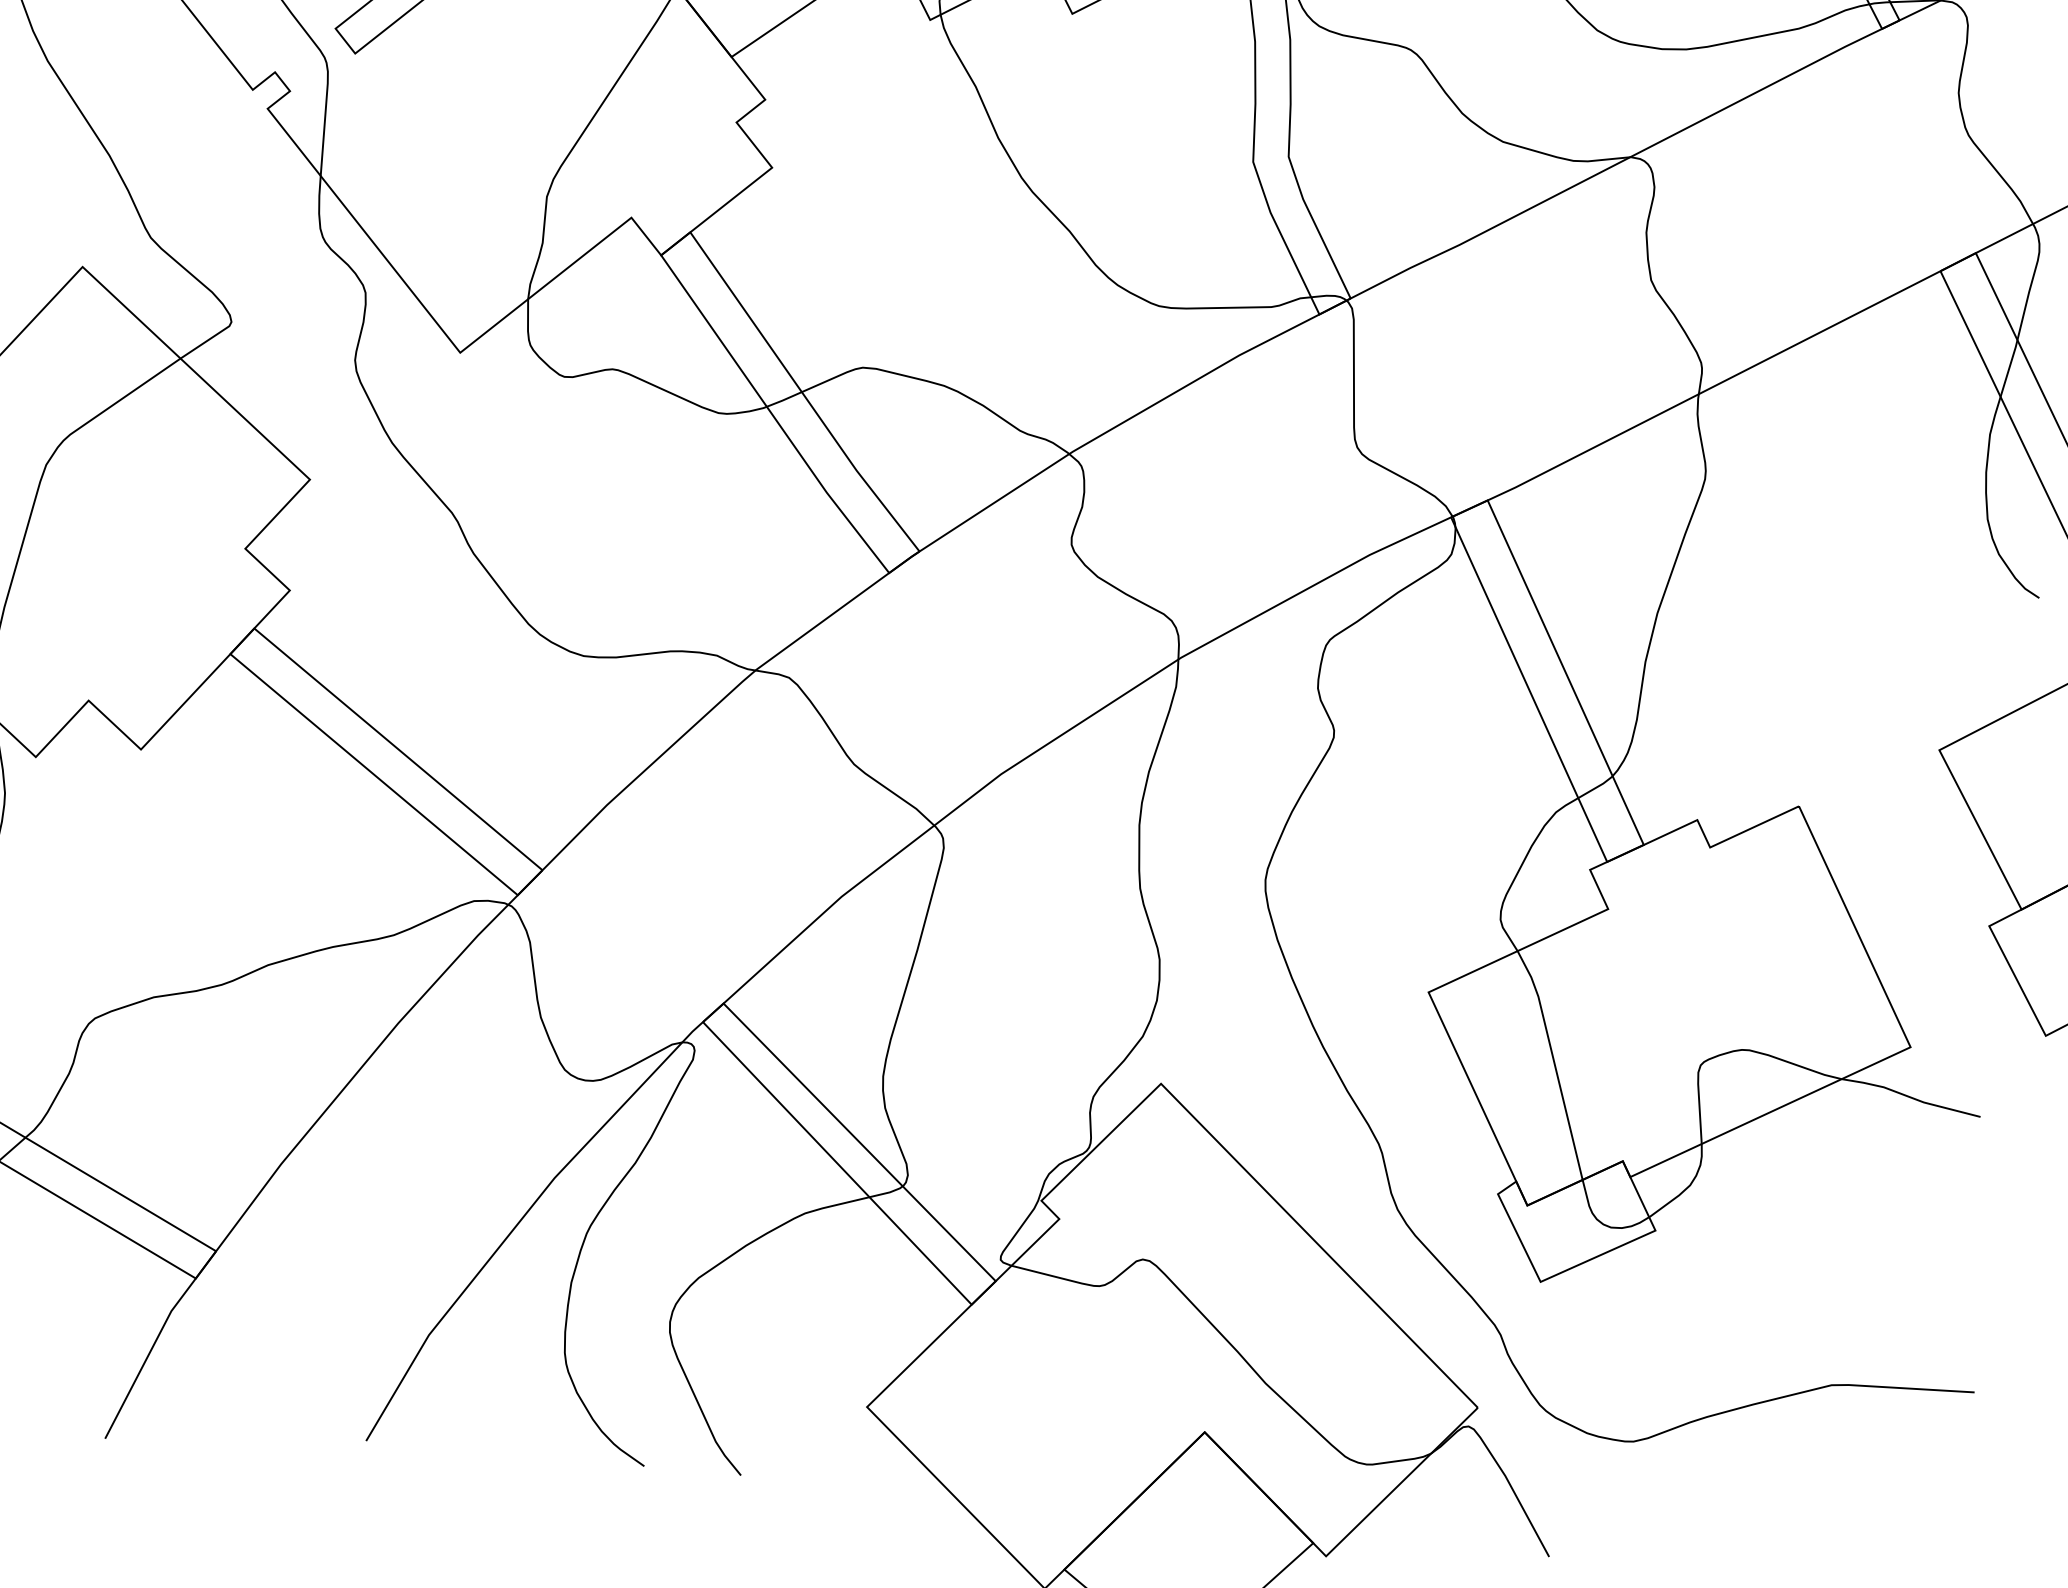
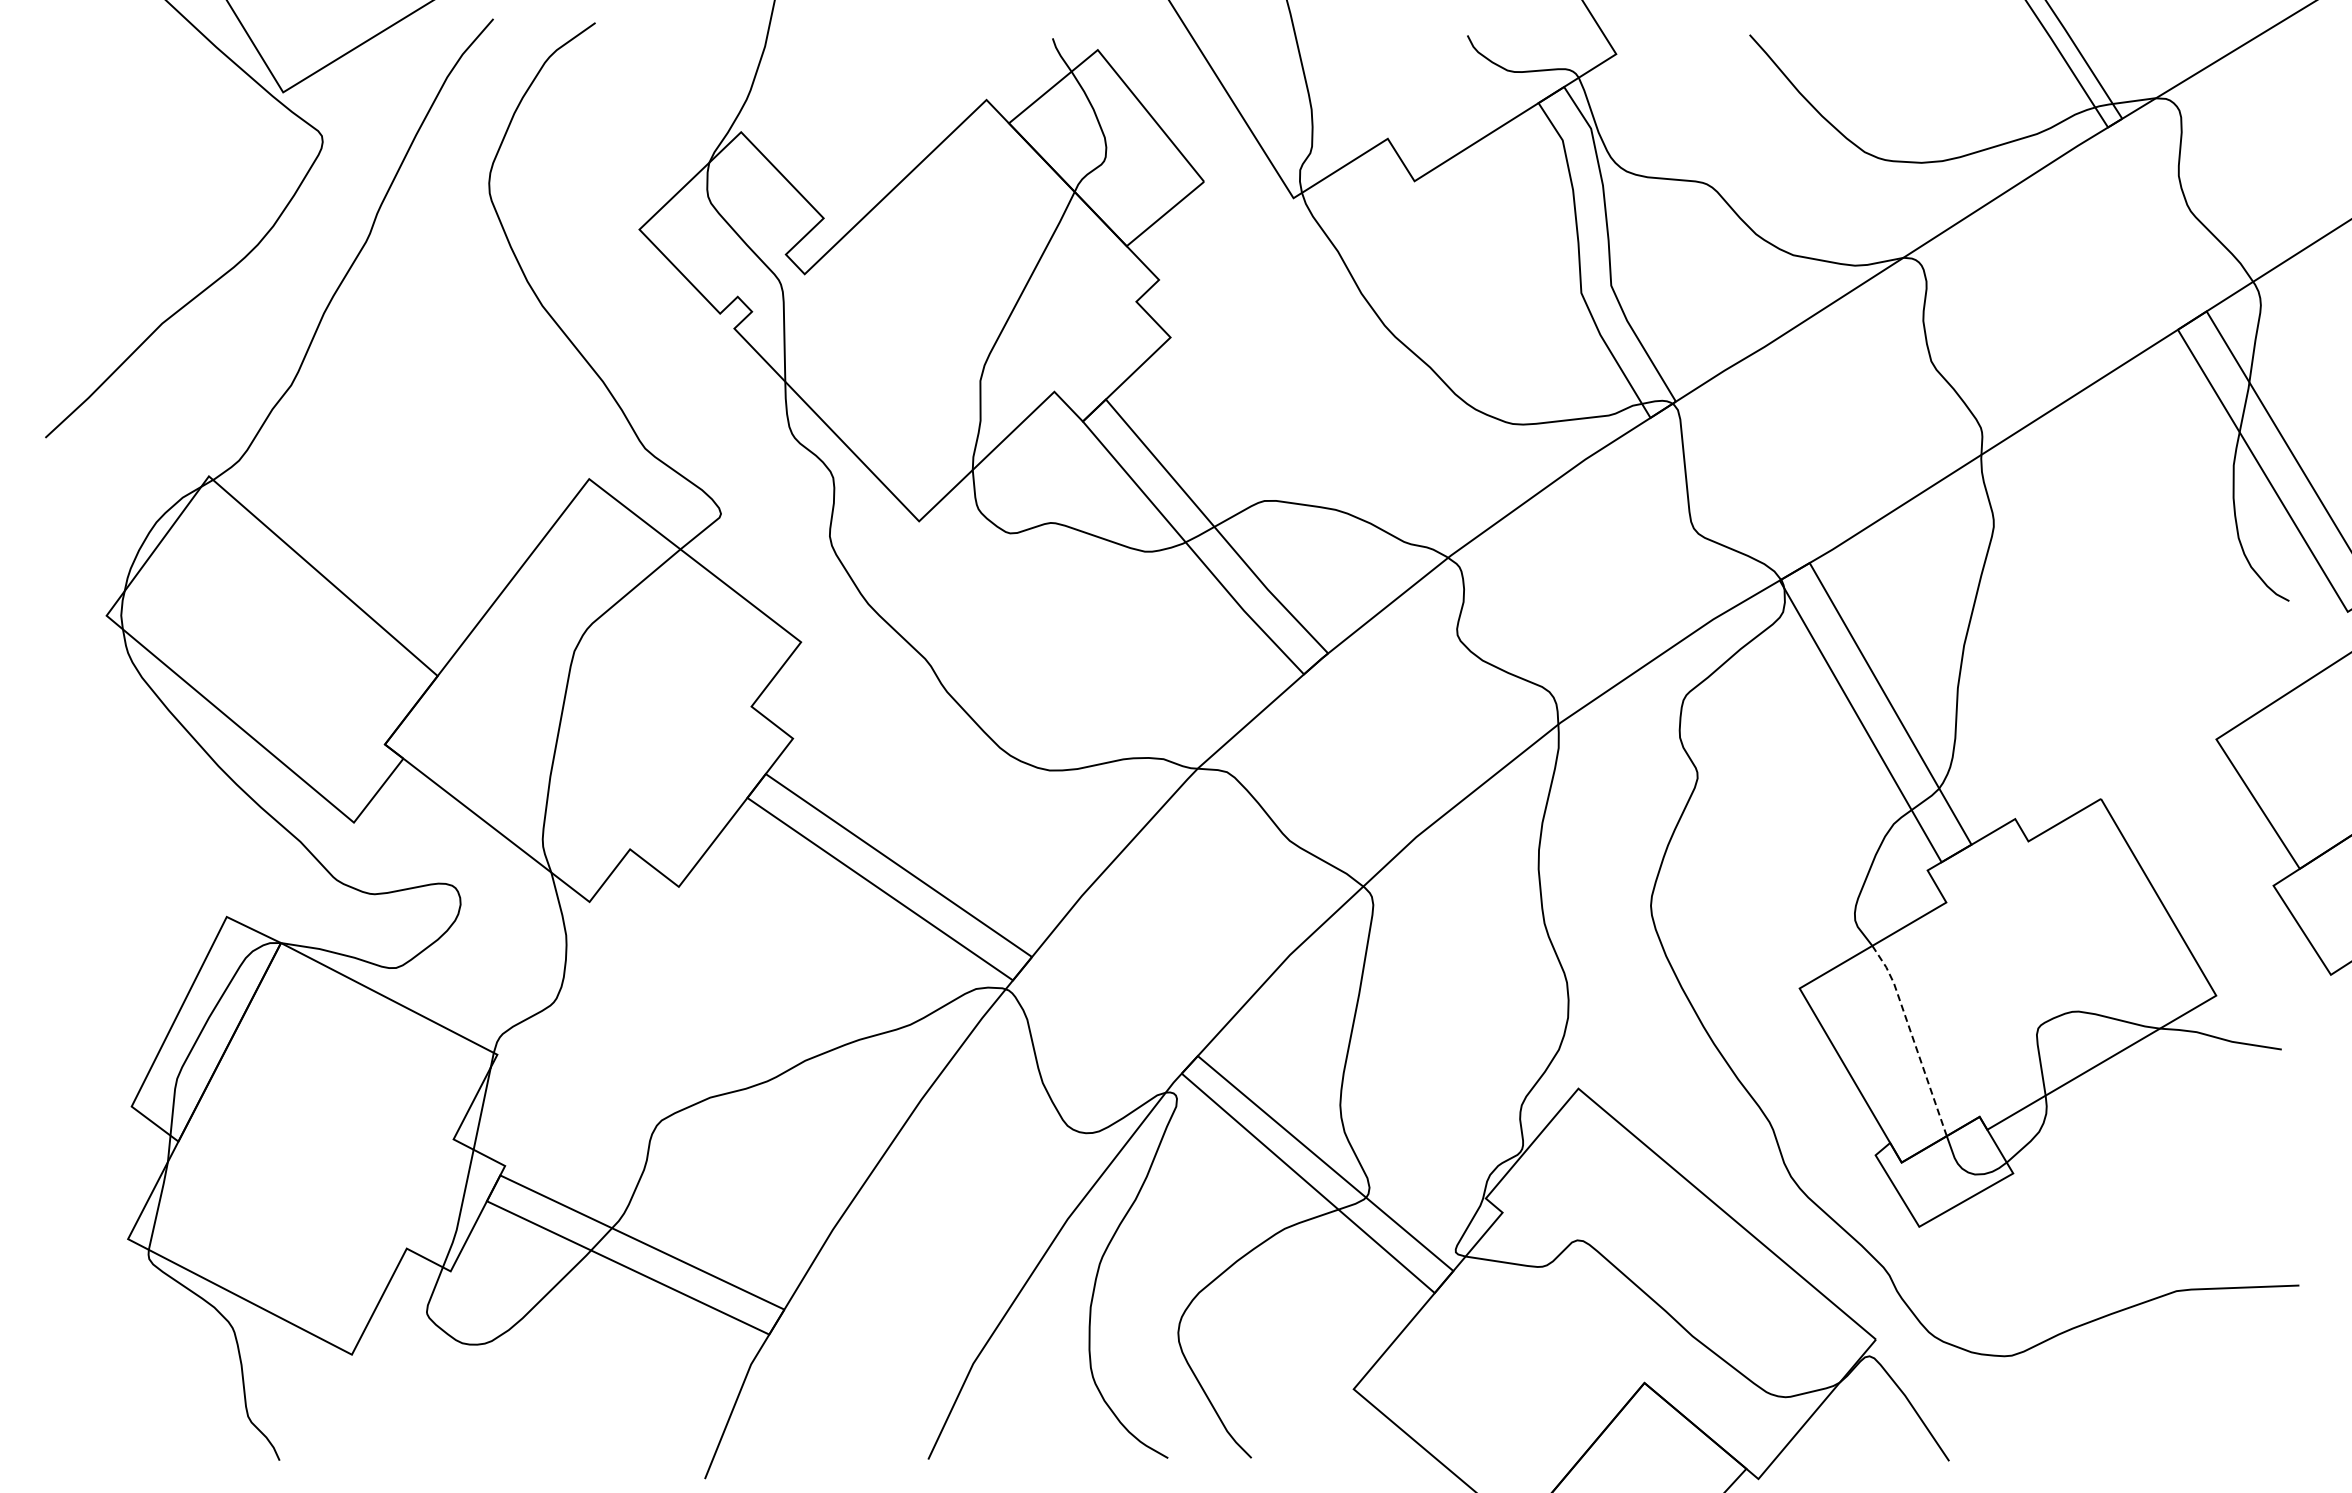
line: (1553, 1061) -> (1912, 1037), solid -> dashed

